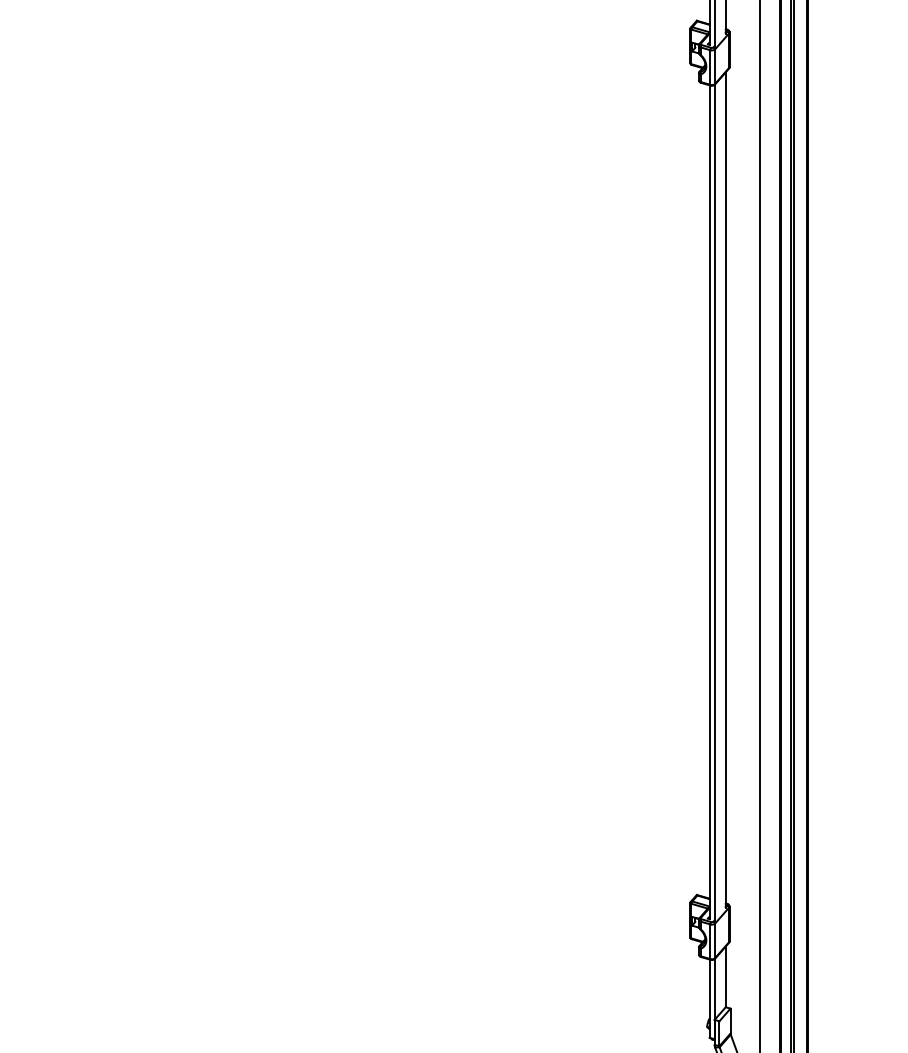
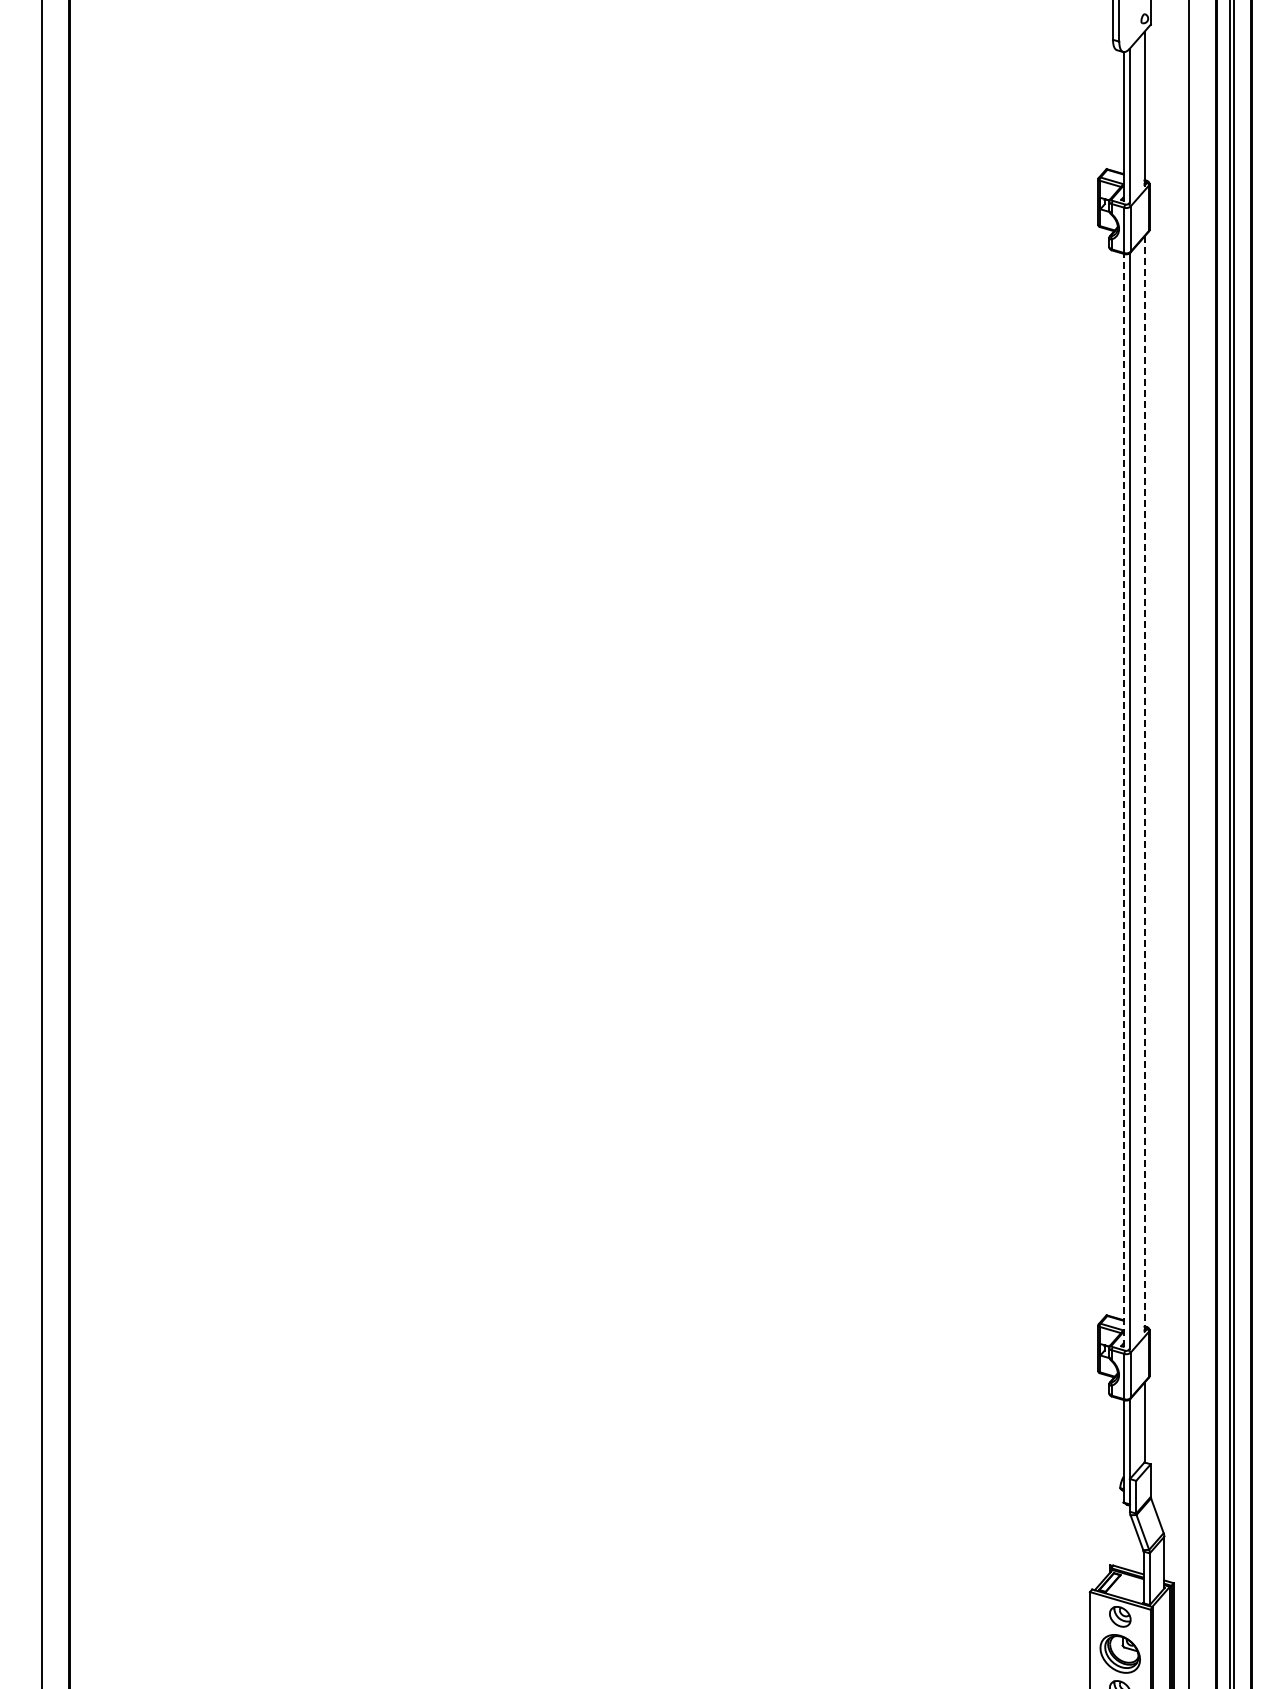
line: (725, 490) -> (1144, 784), solid -> dashed
line: (709, 502) -> (1123, 800), solid -> dashed

